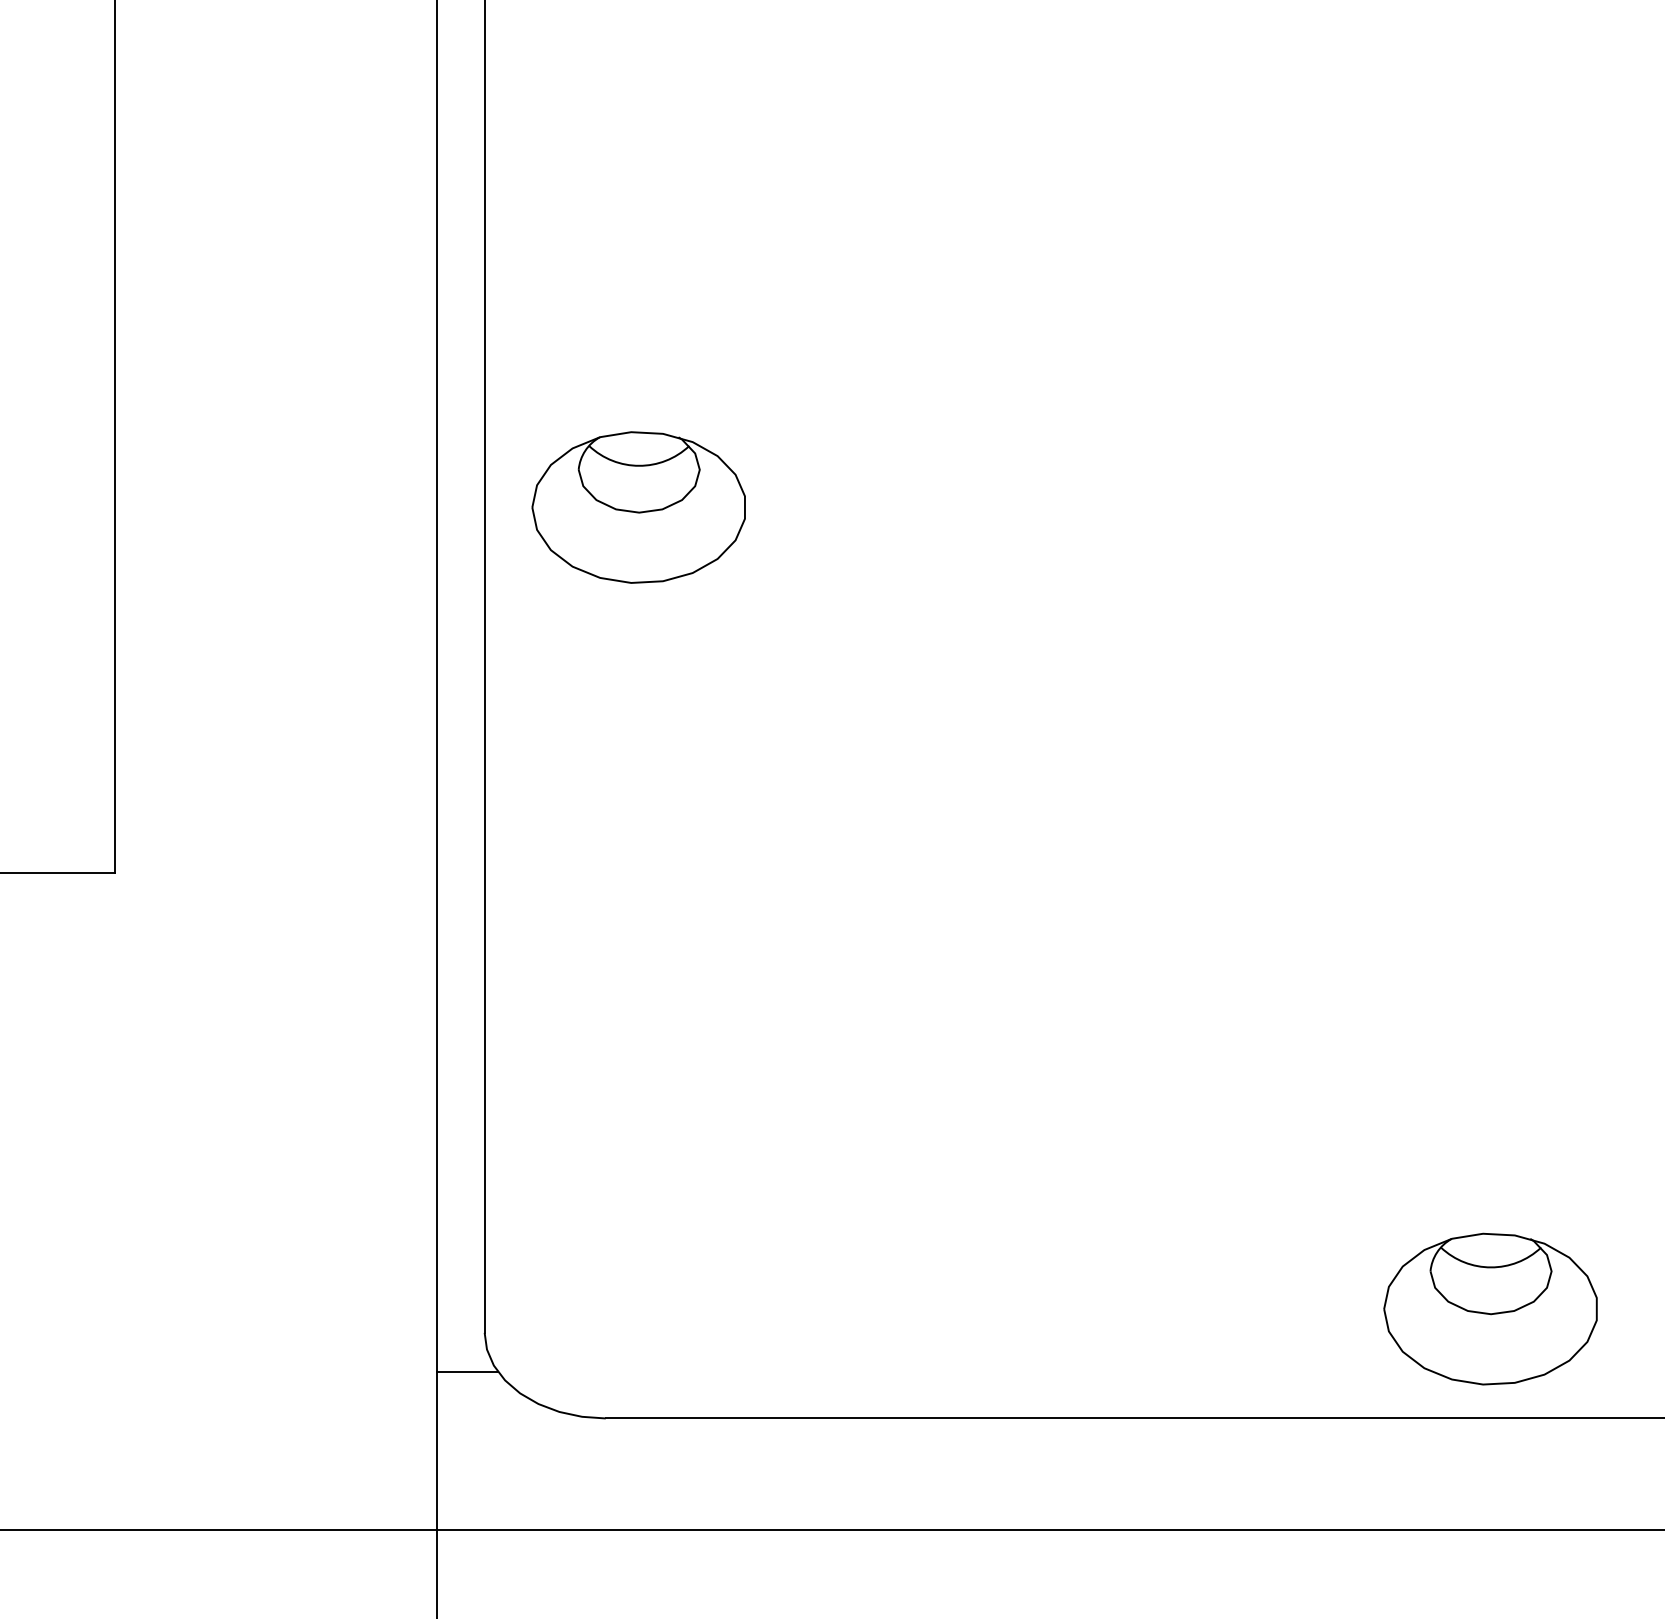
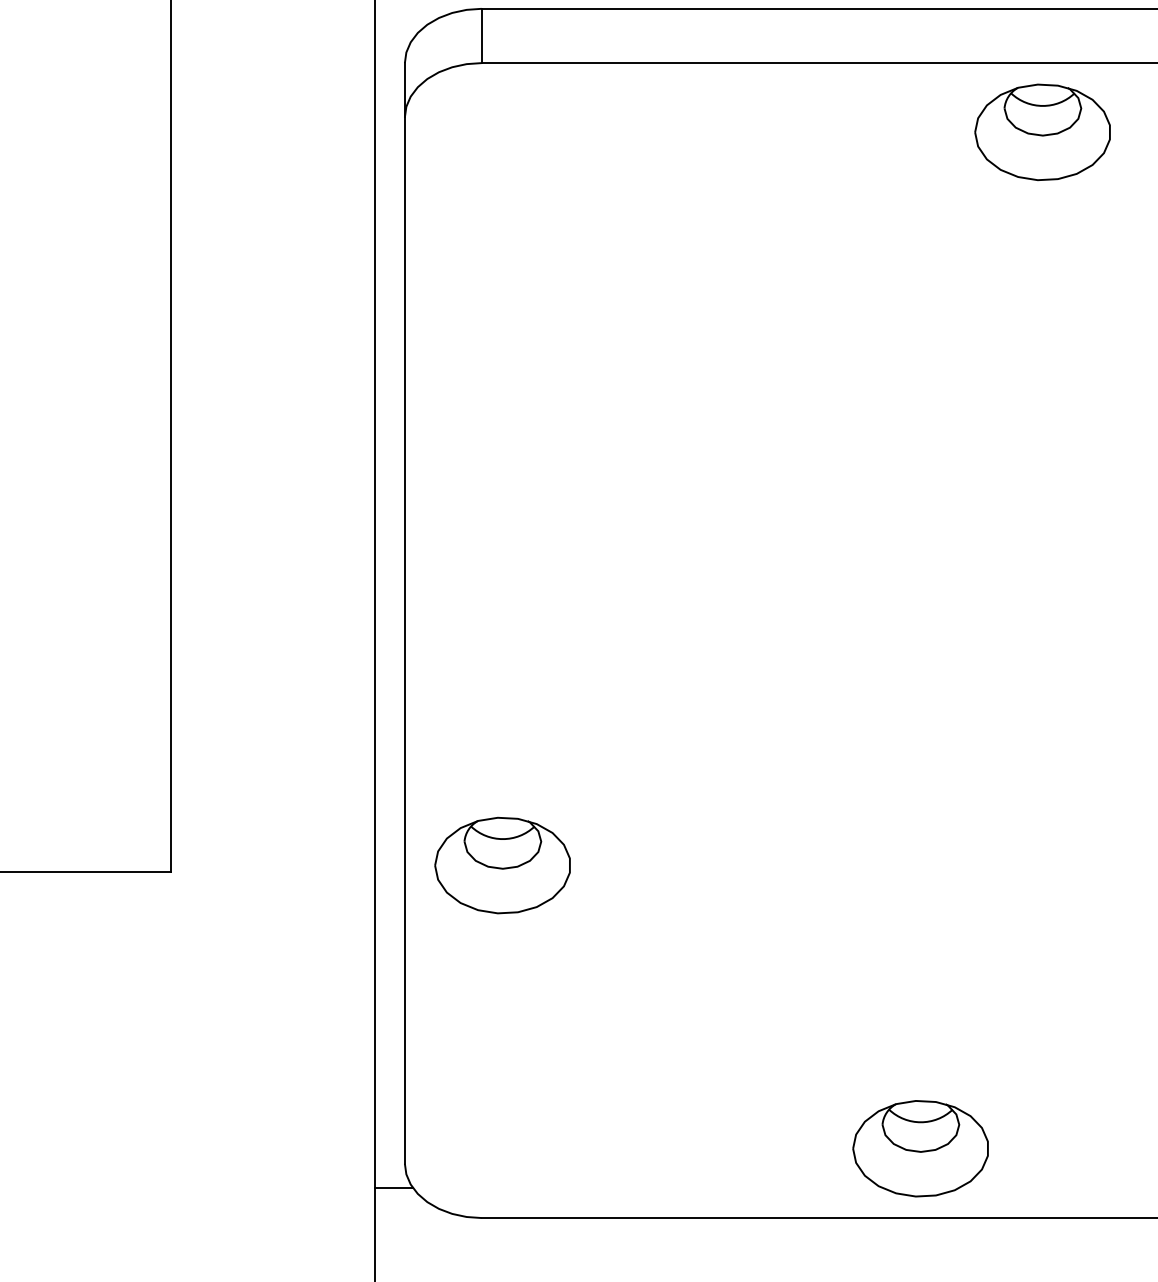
part: (638, 507) -> (502, 865), moved
part: (1490, 1308) -> (920, 1148), moved

